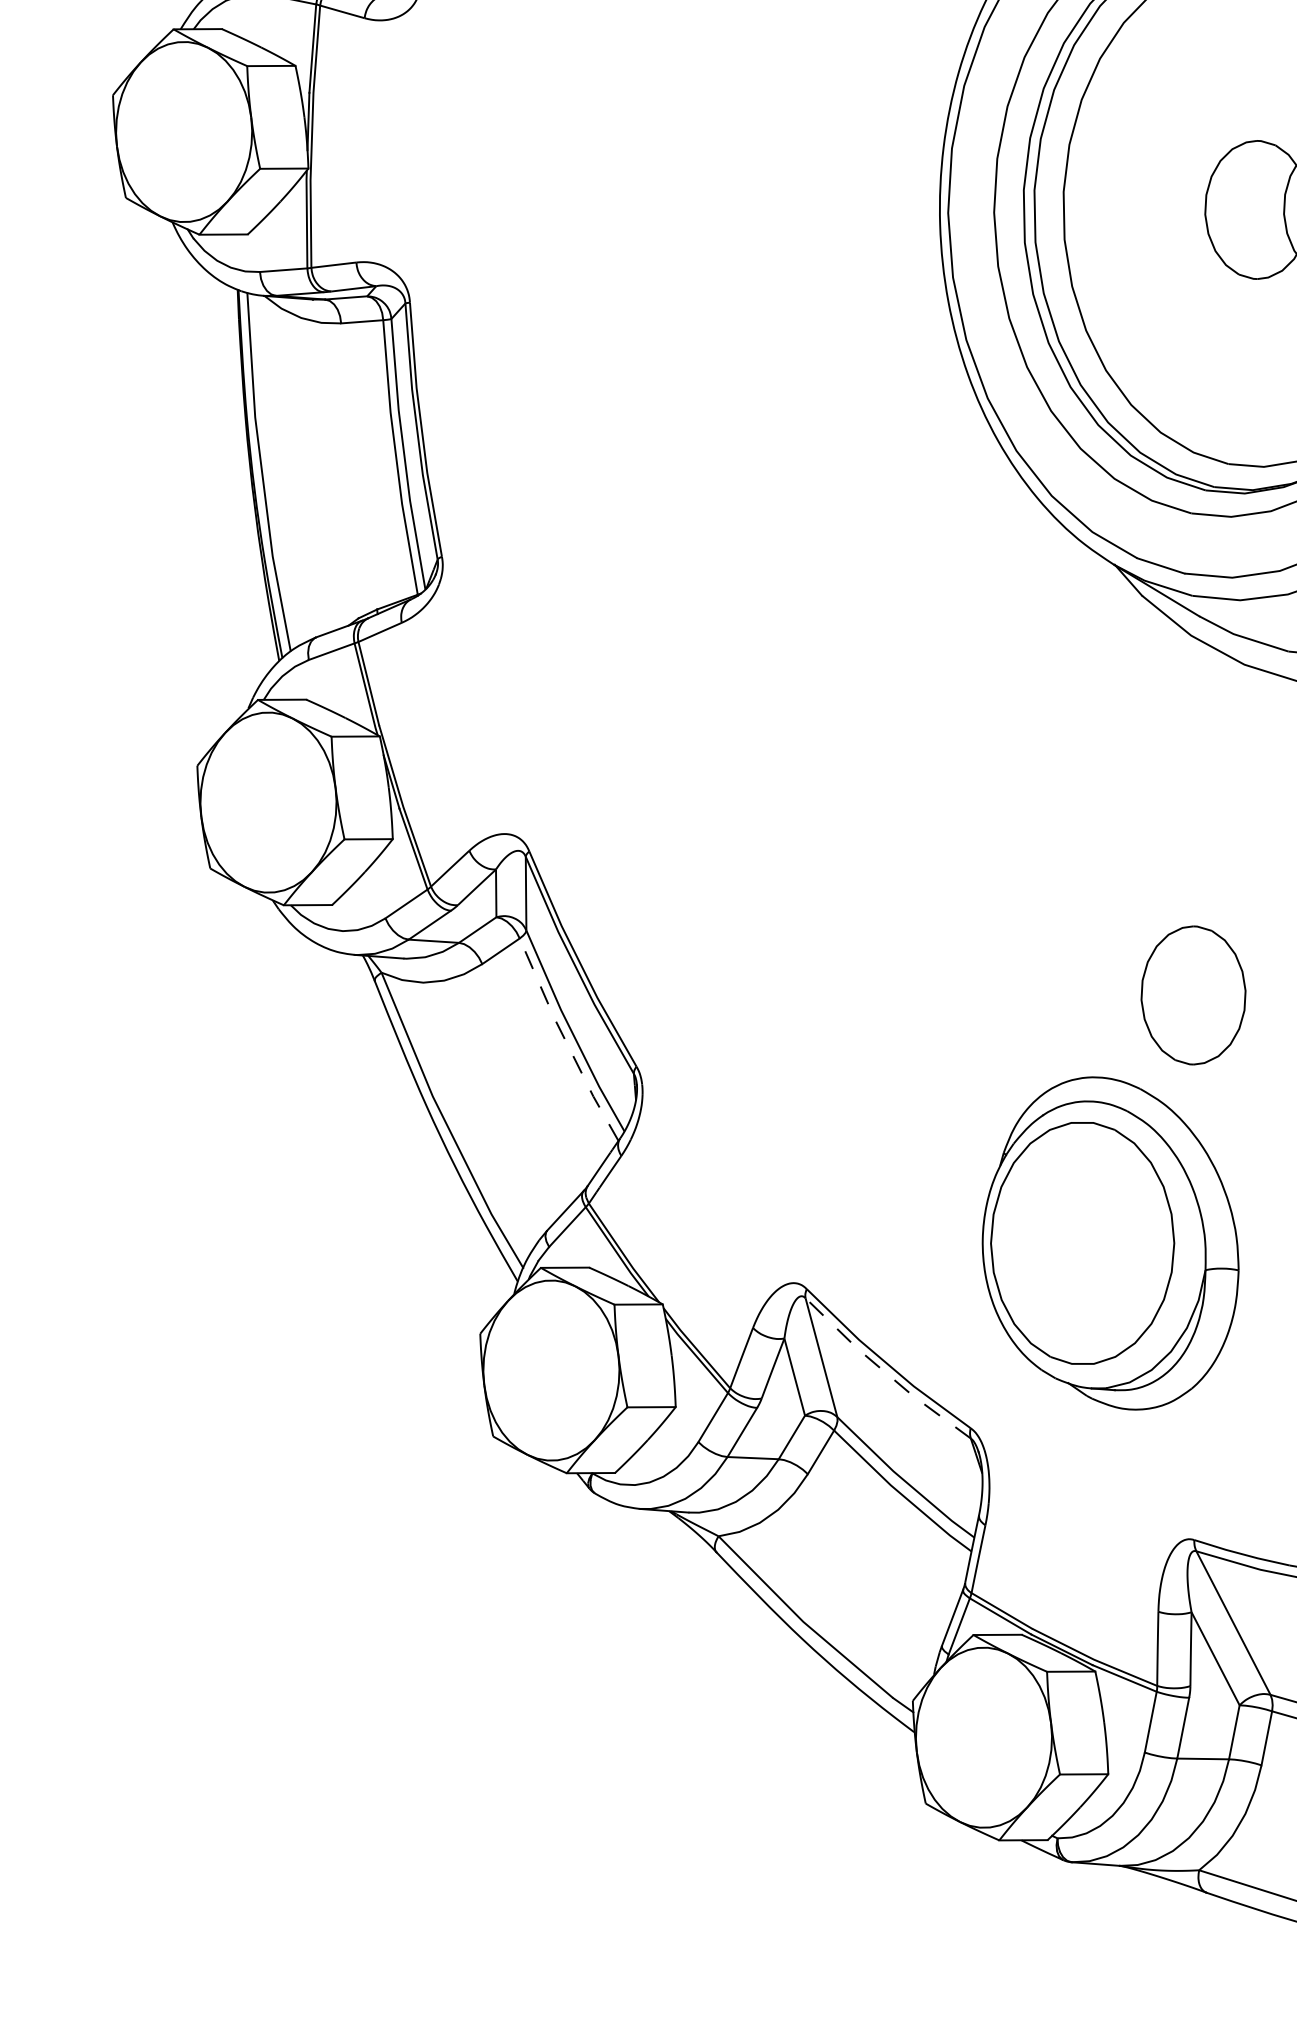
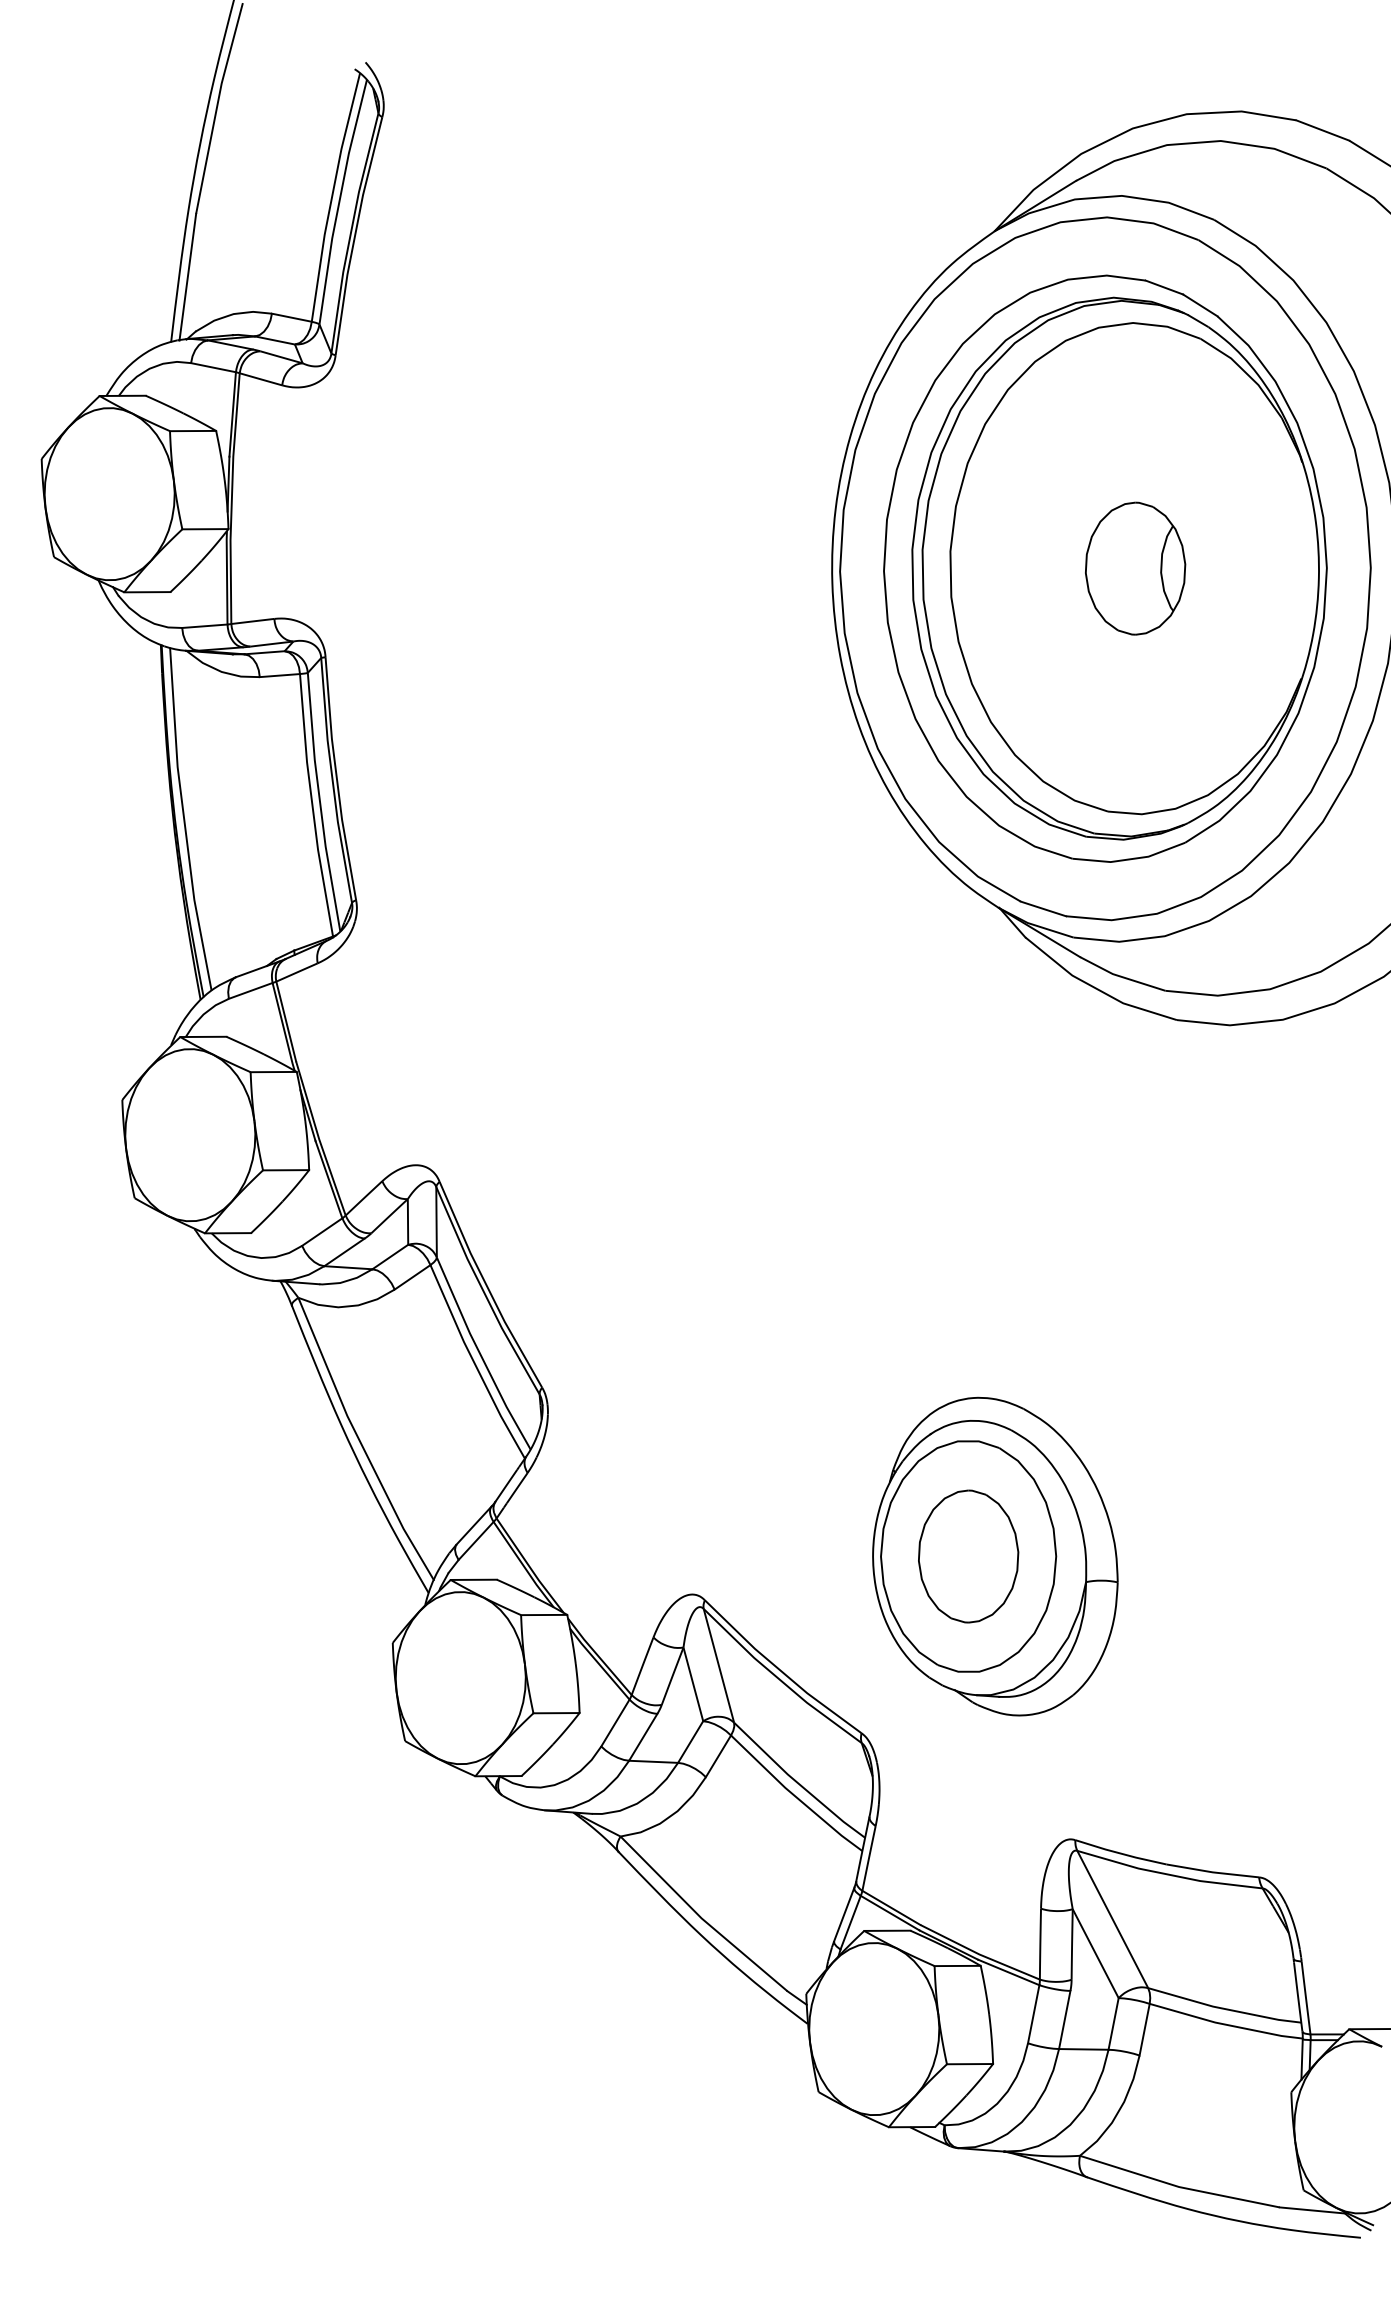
part: (1193, 995) -> (968, 1556), moved
line: (565, 1041) -> (474, 1363), dashed -> solid
line: (884, 1372) -> (779, 1679), dashed -> solid

